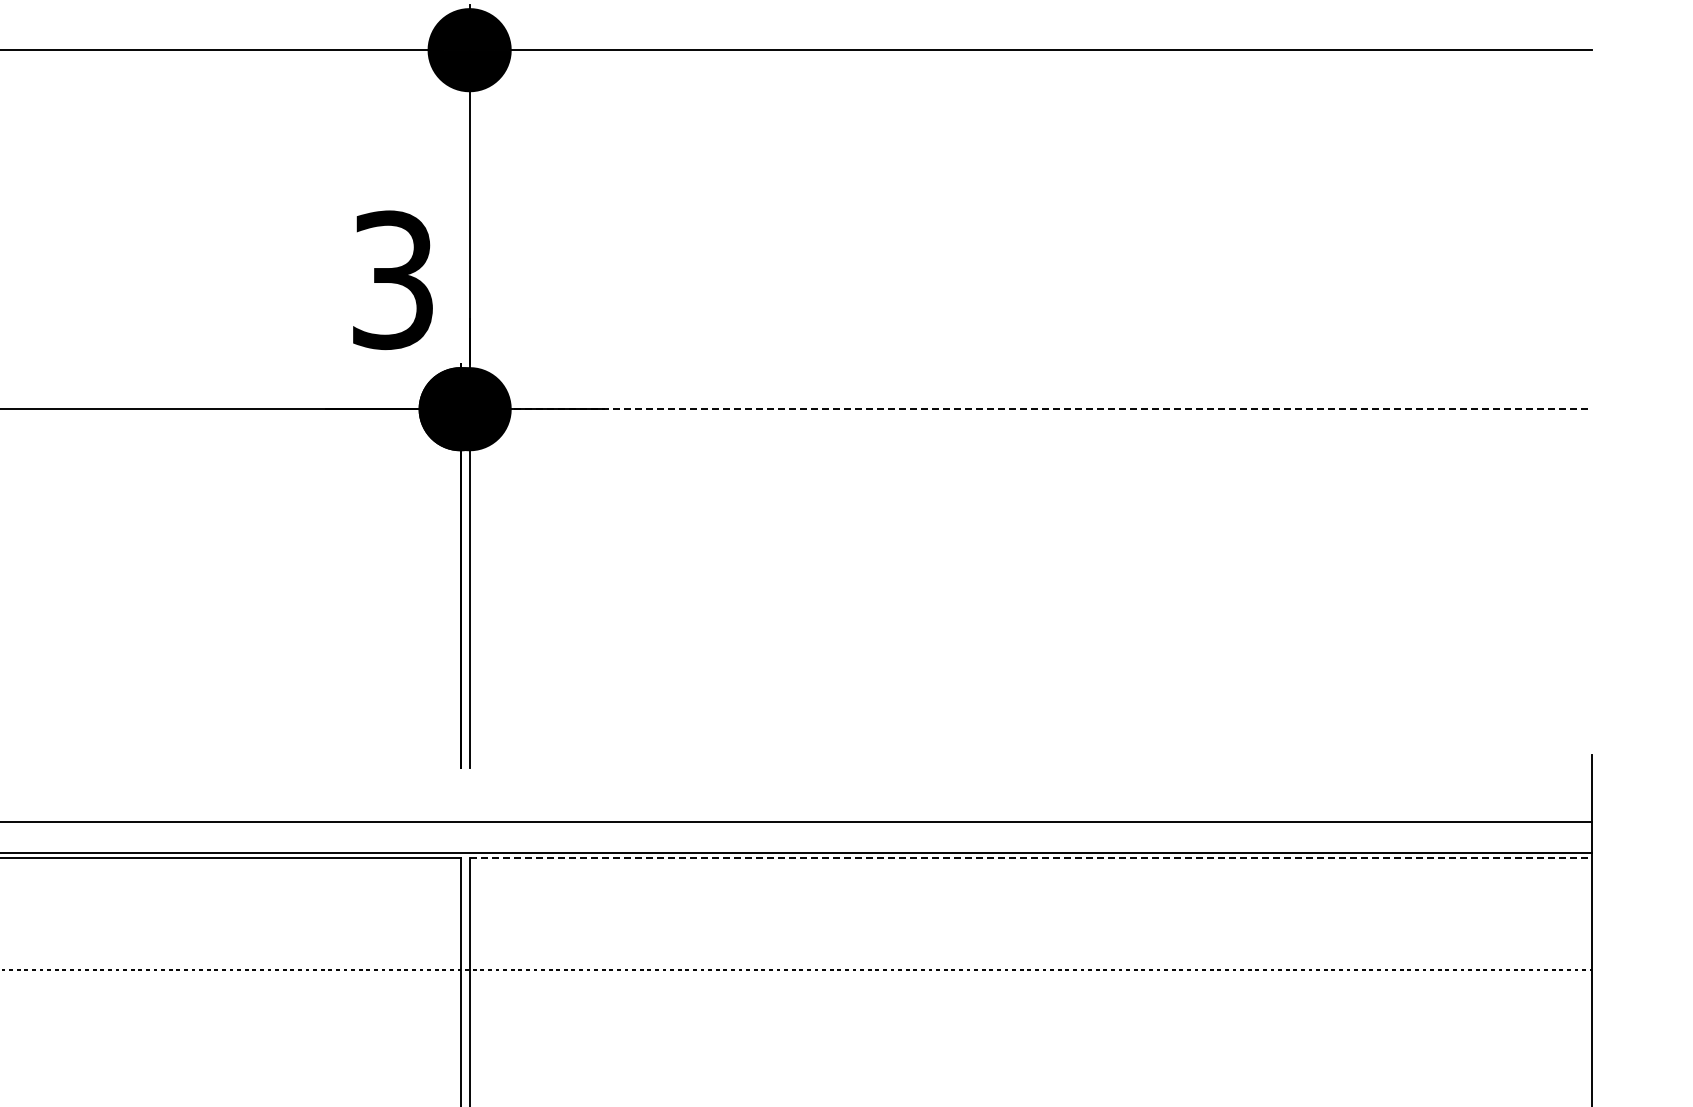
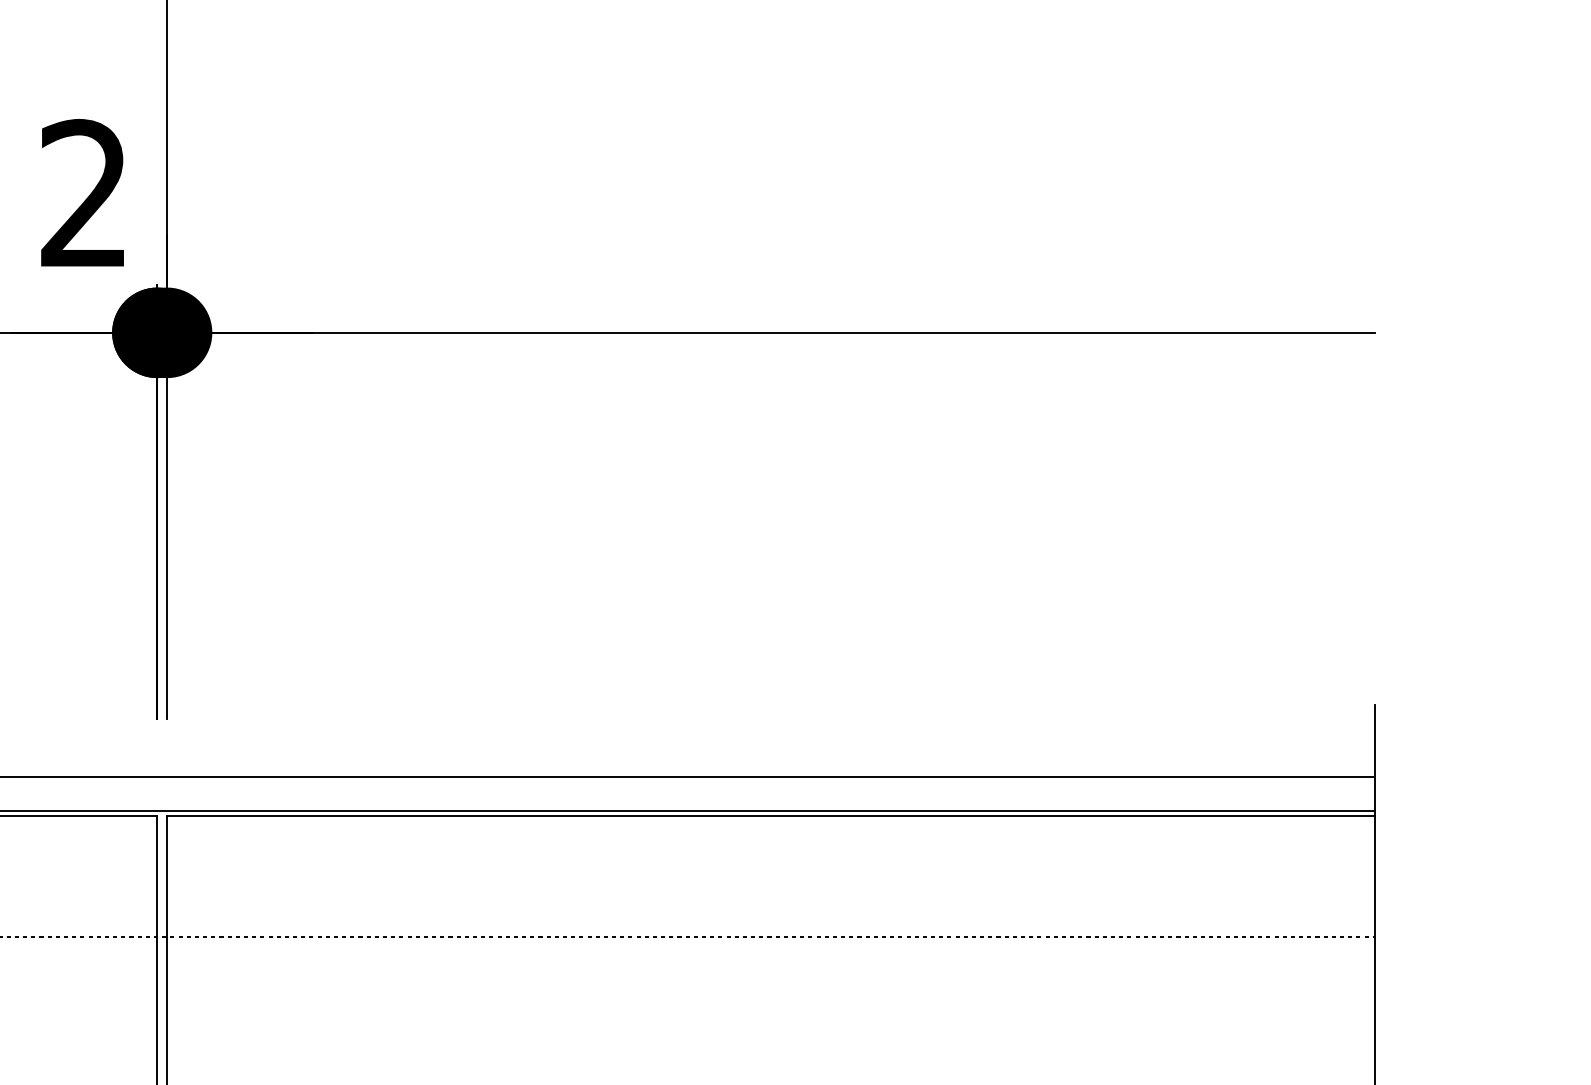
text: (392, 280) -> (84, 194), 3 -> 2
line: (1030, 409) -> (770, 333), dashed -> solid
line: (1030, 857) -> (770, 815), dashed -> solid

